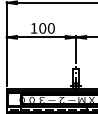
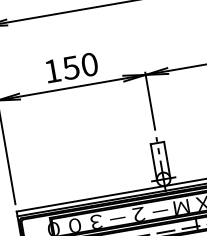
text: (42, 28) -> (70, 68), 100 -> 150

